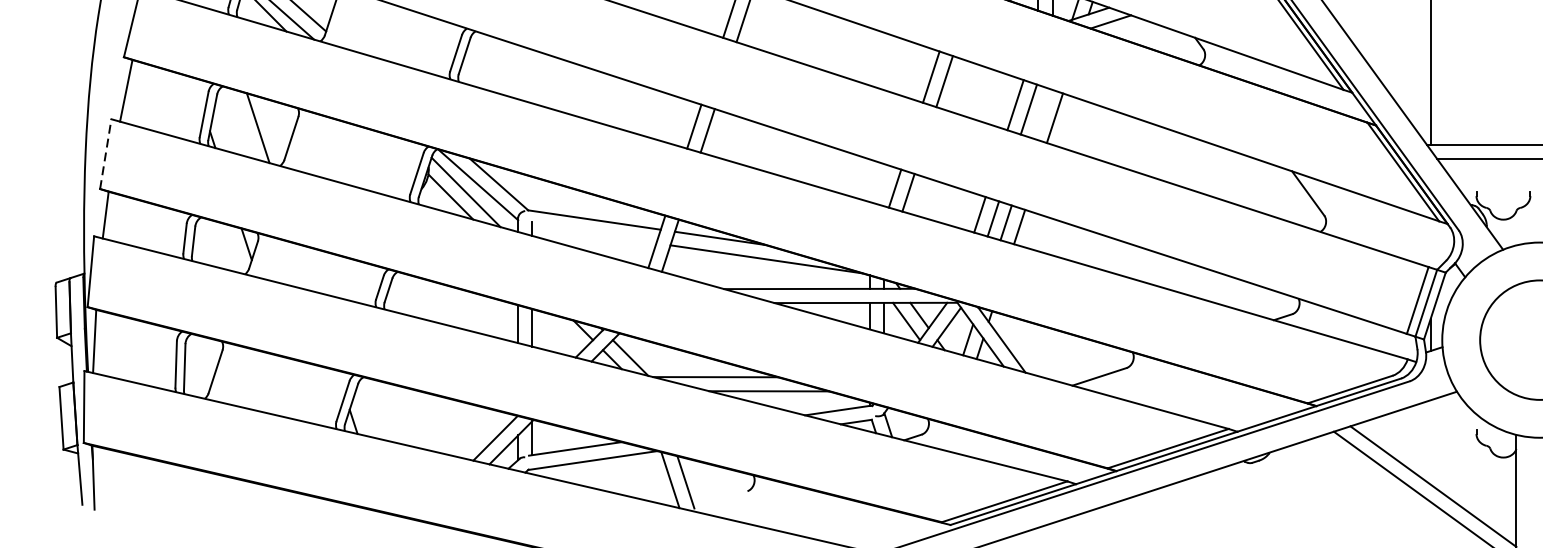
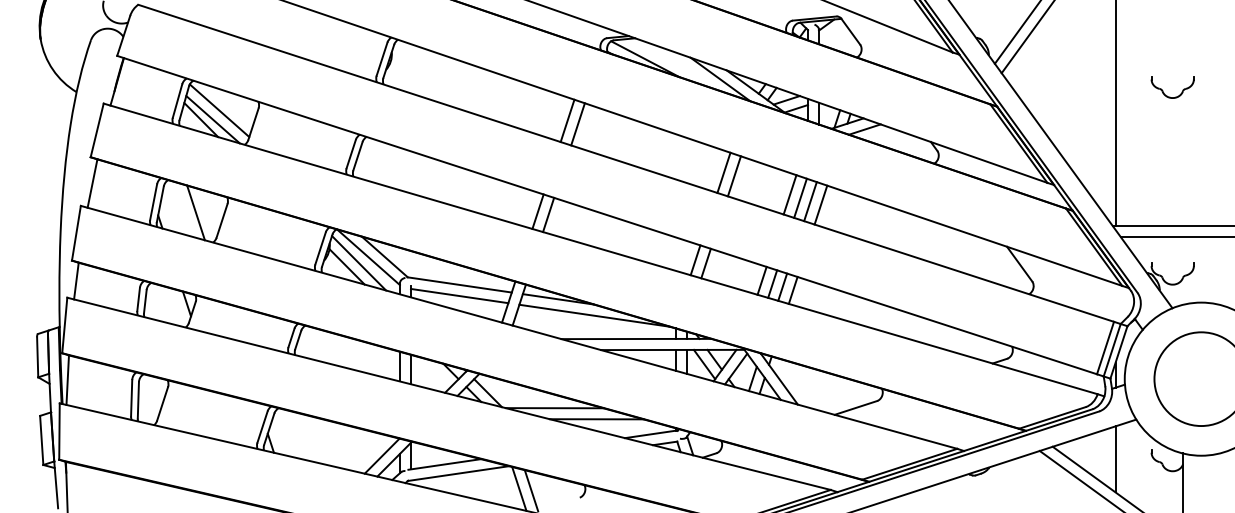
line: (1041, 113) -> (810, 201), added
line: (105, 154) -> (76, 233), dashed -> solid
line: (594, 233) -> (459, 295), added
line: (1430, 442) -> (1115, 459), added

